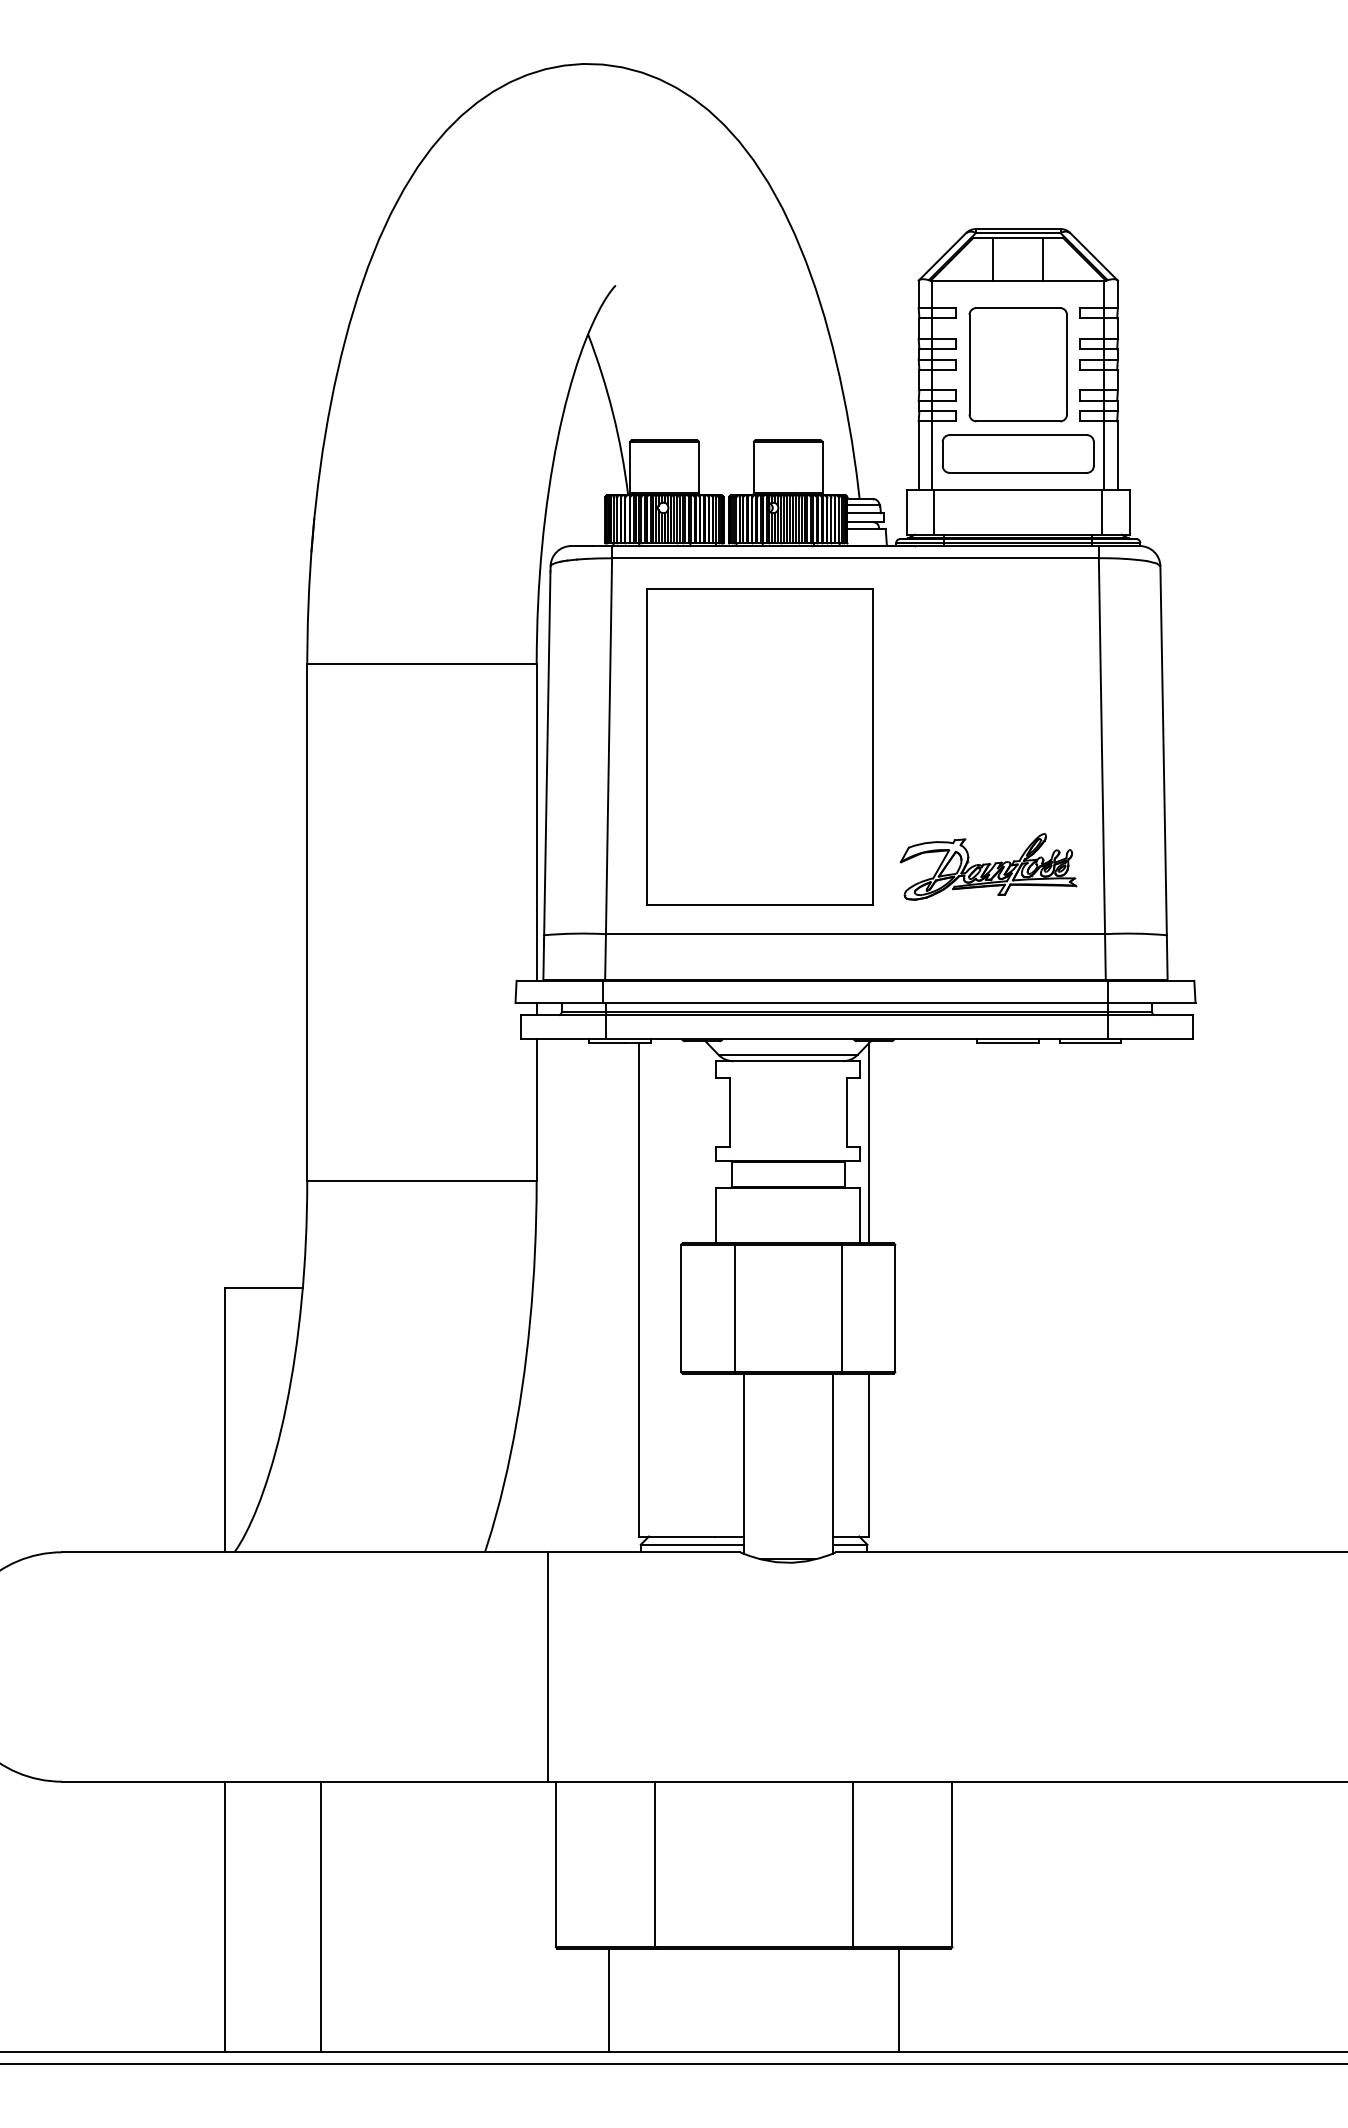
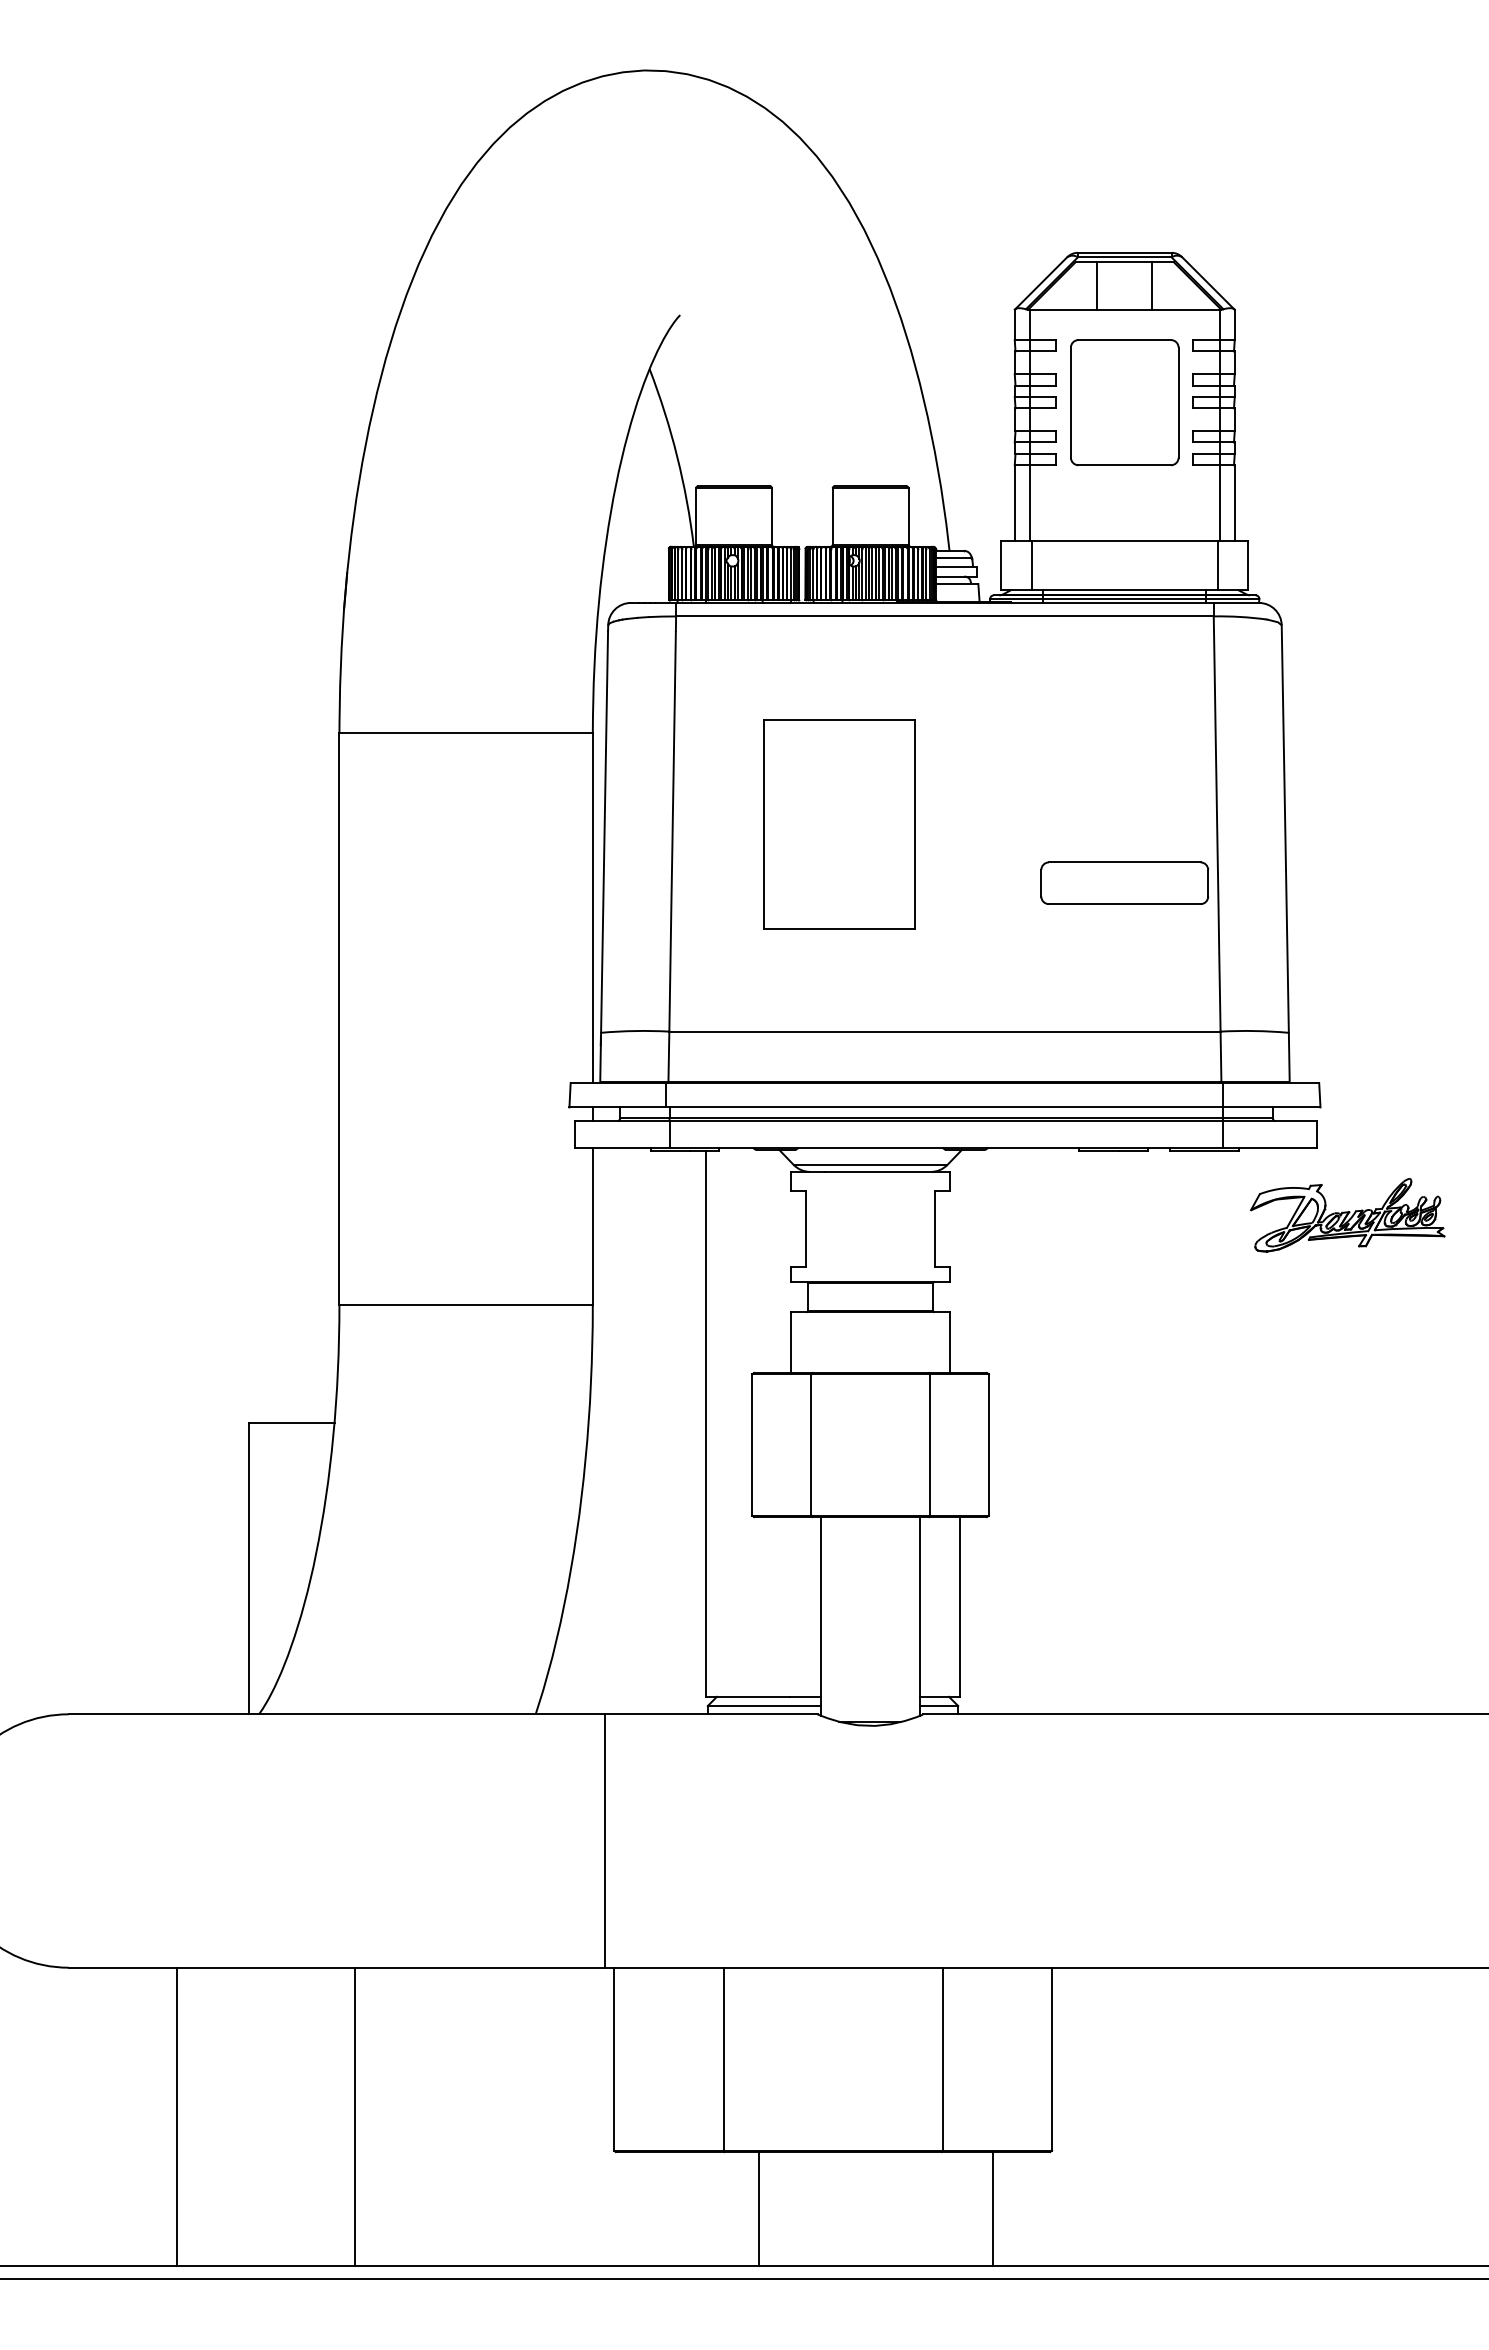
part: (1018, 453) -> (1124, 882), moved
part: (760, 746) -> (839, 824), size x0.6
part: (988, 867) -> (1347, 1215), moved
line: (868, 1143) -> (959, 1262), removed
line: (224, 1916) -> (176, 2116), moved
line: (608, 1999) -> (758, 2208), moved

